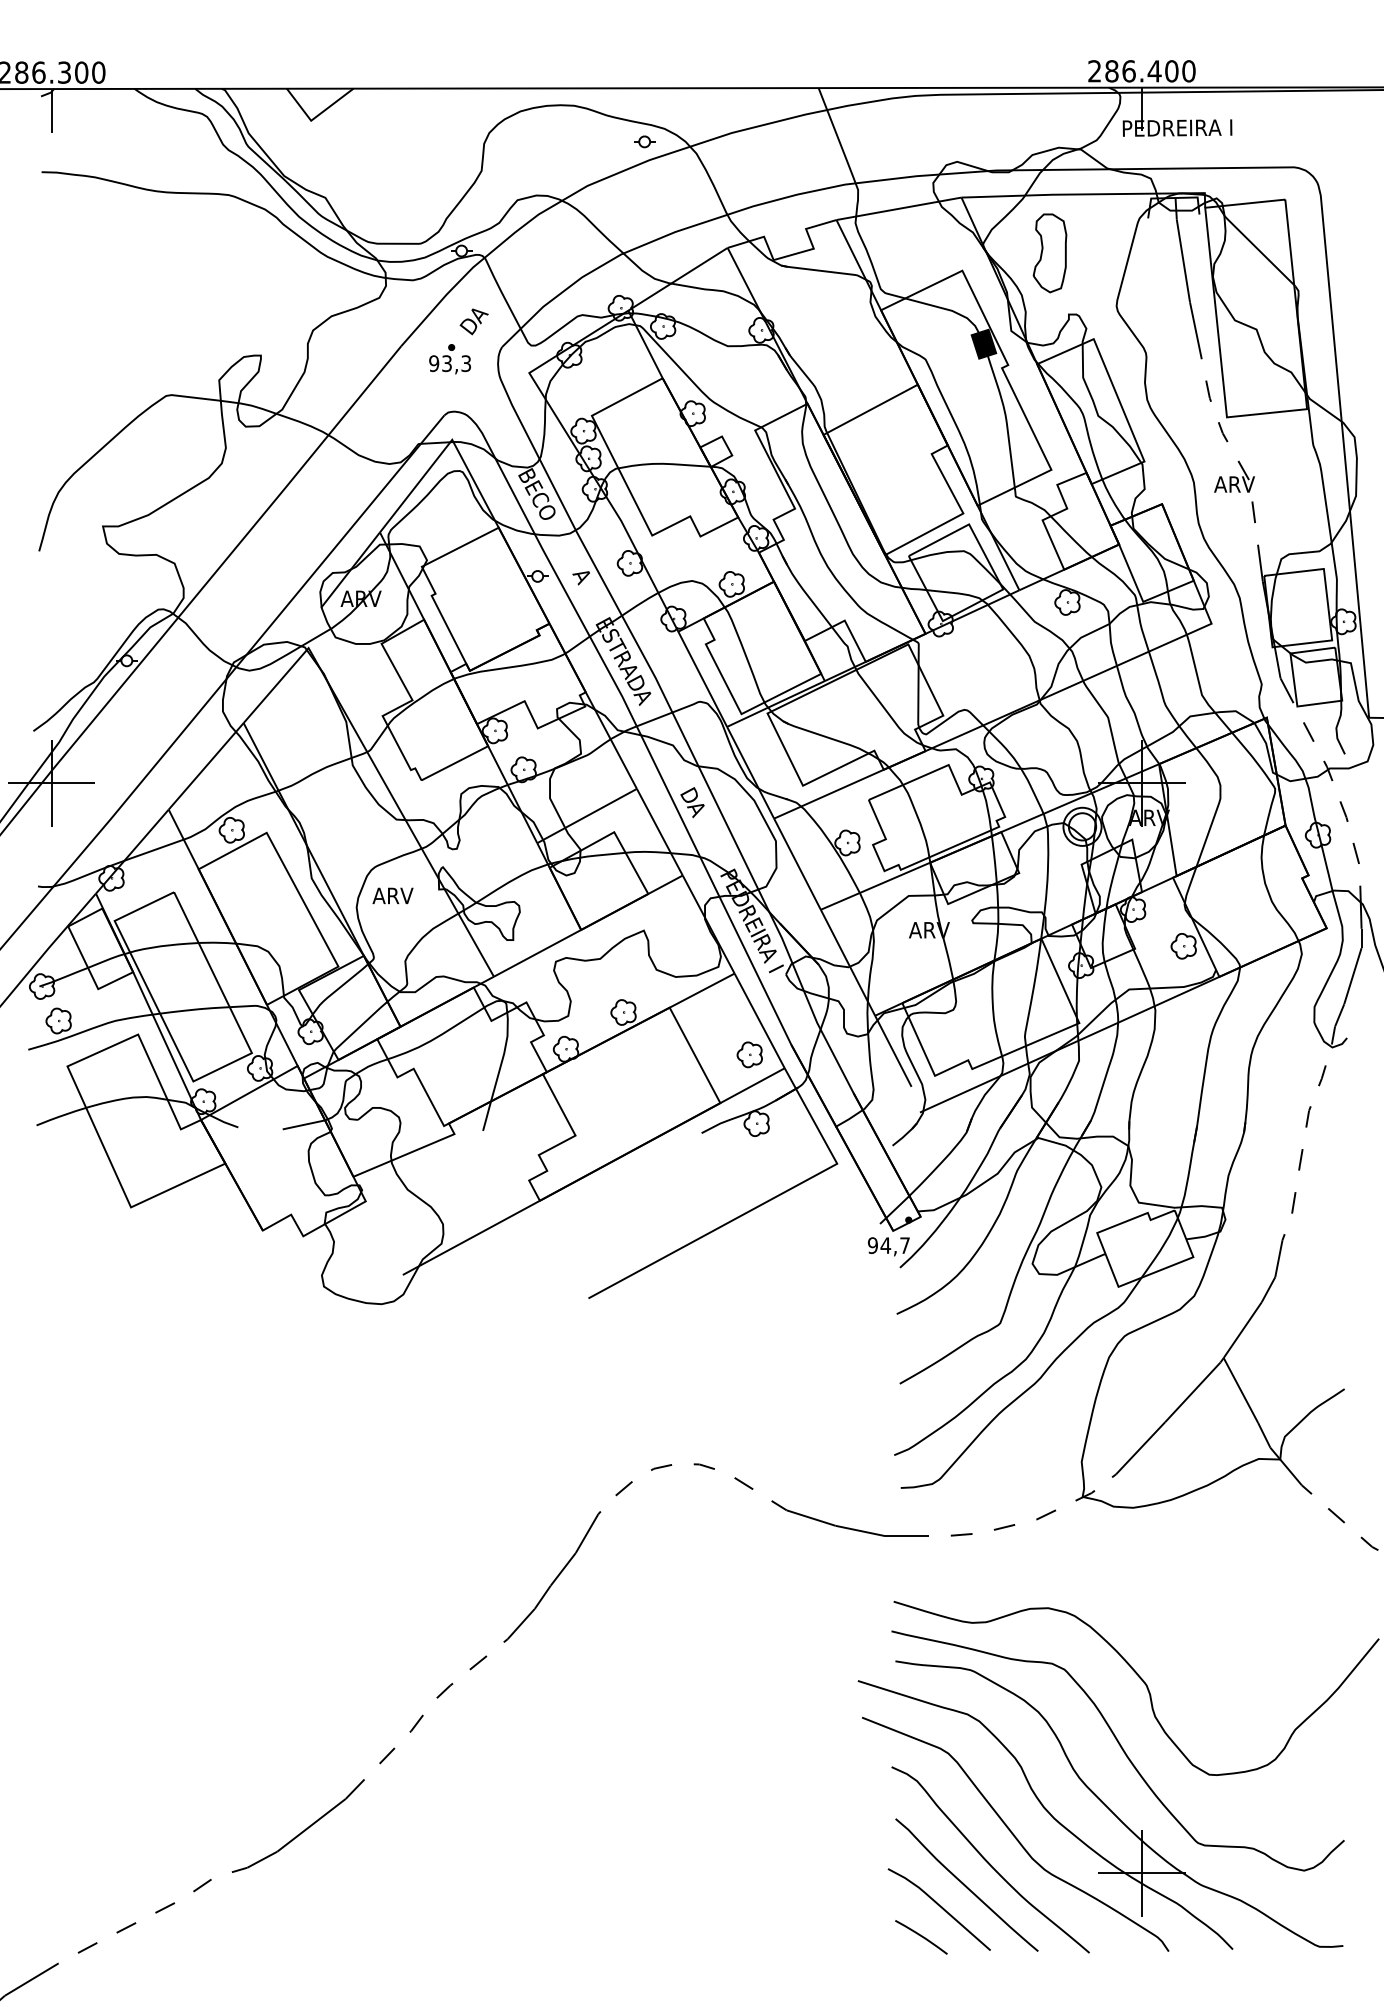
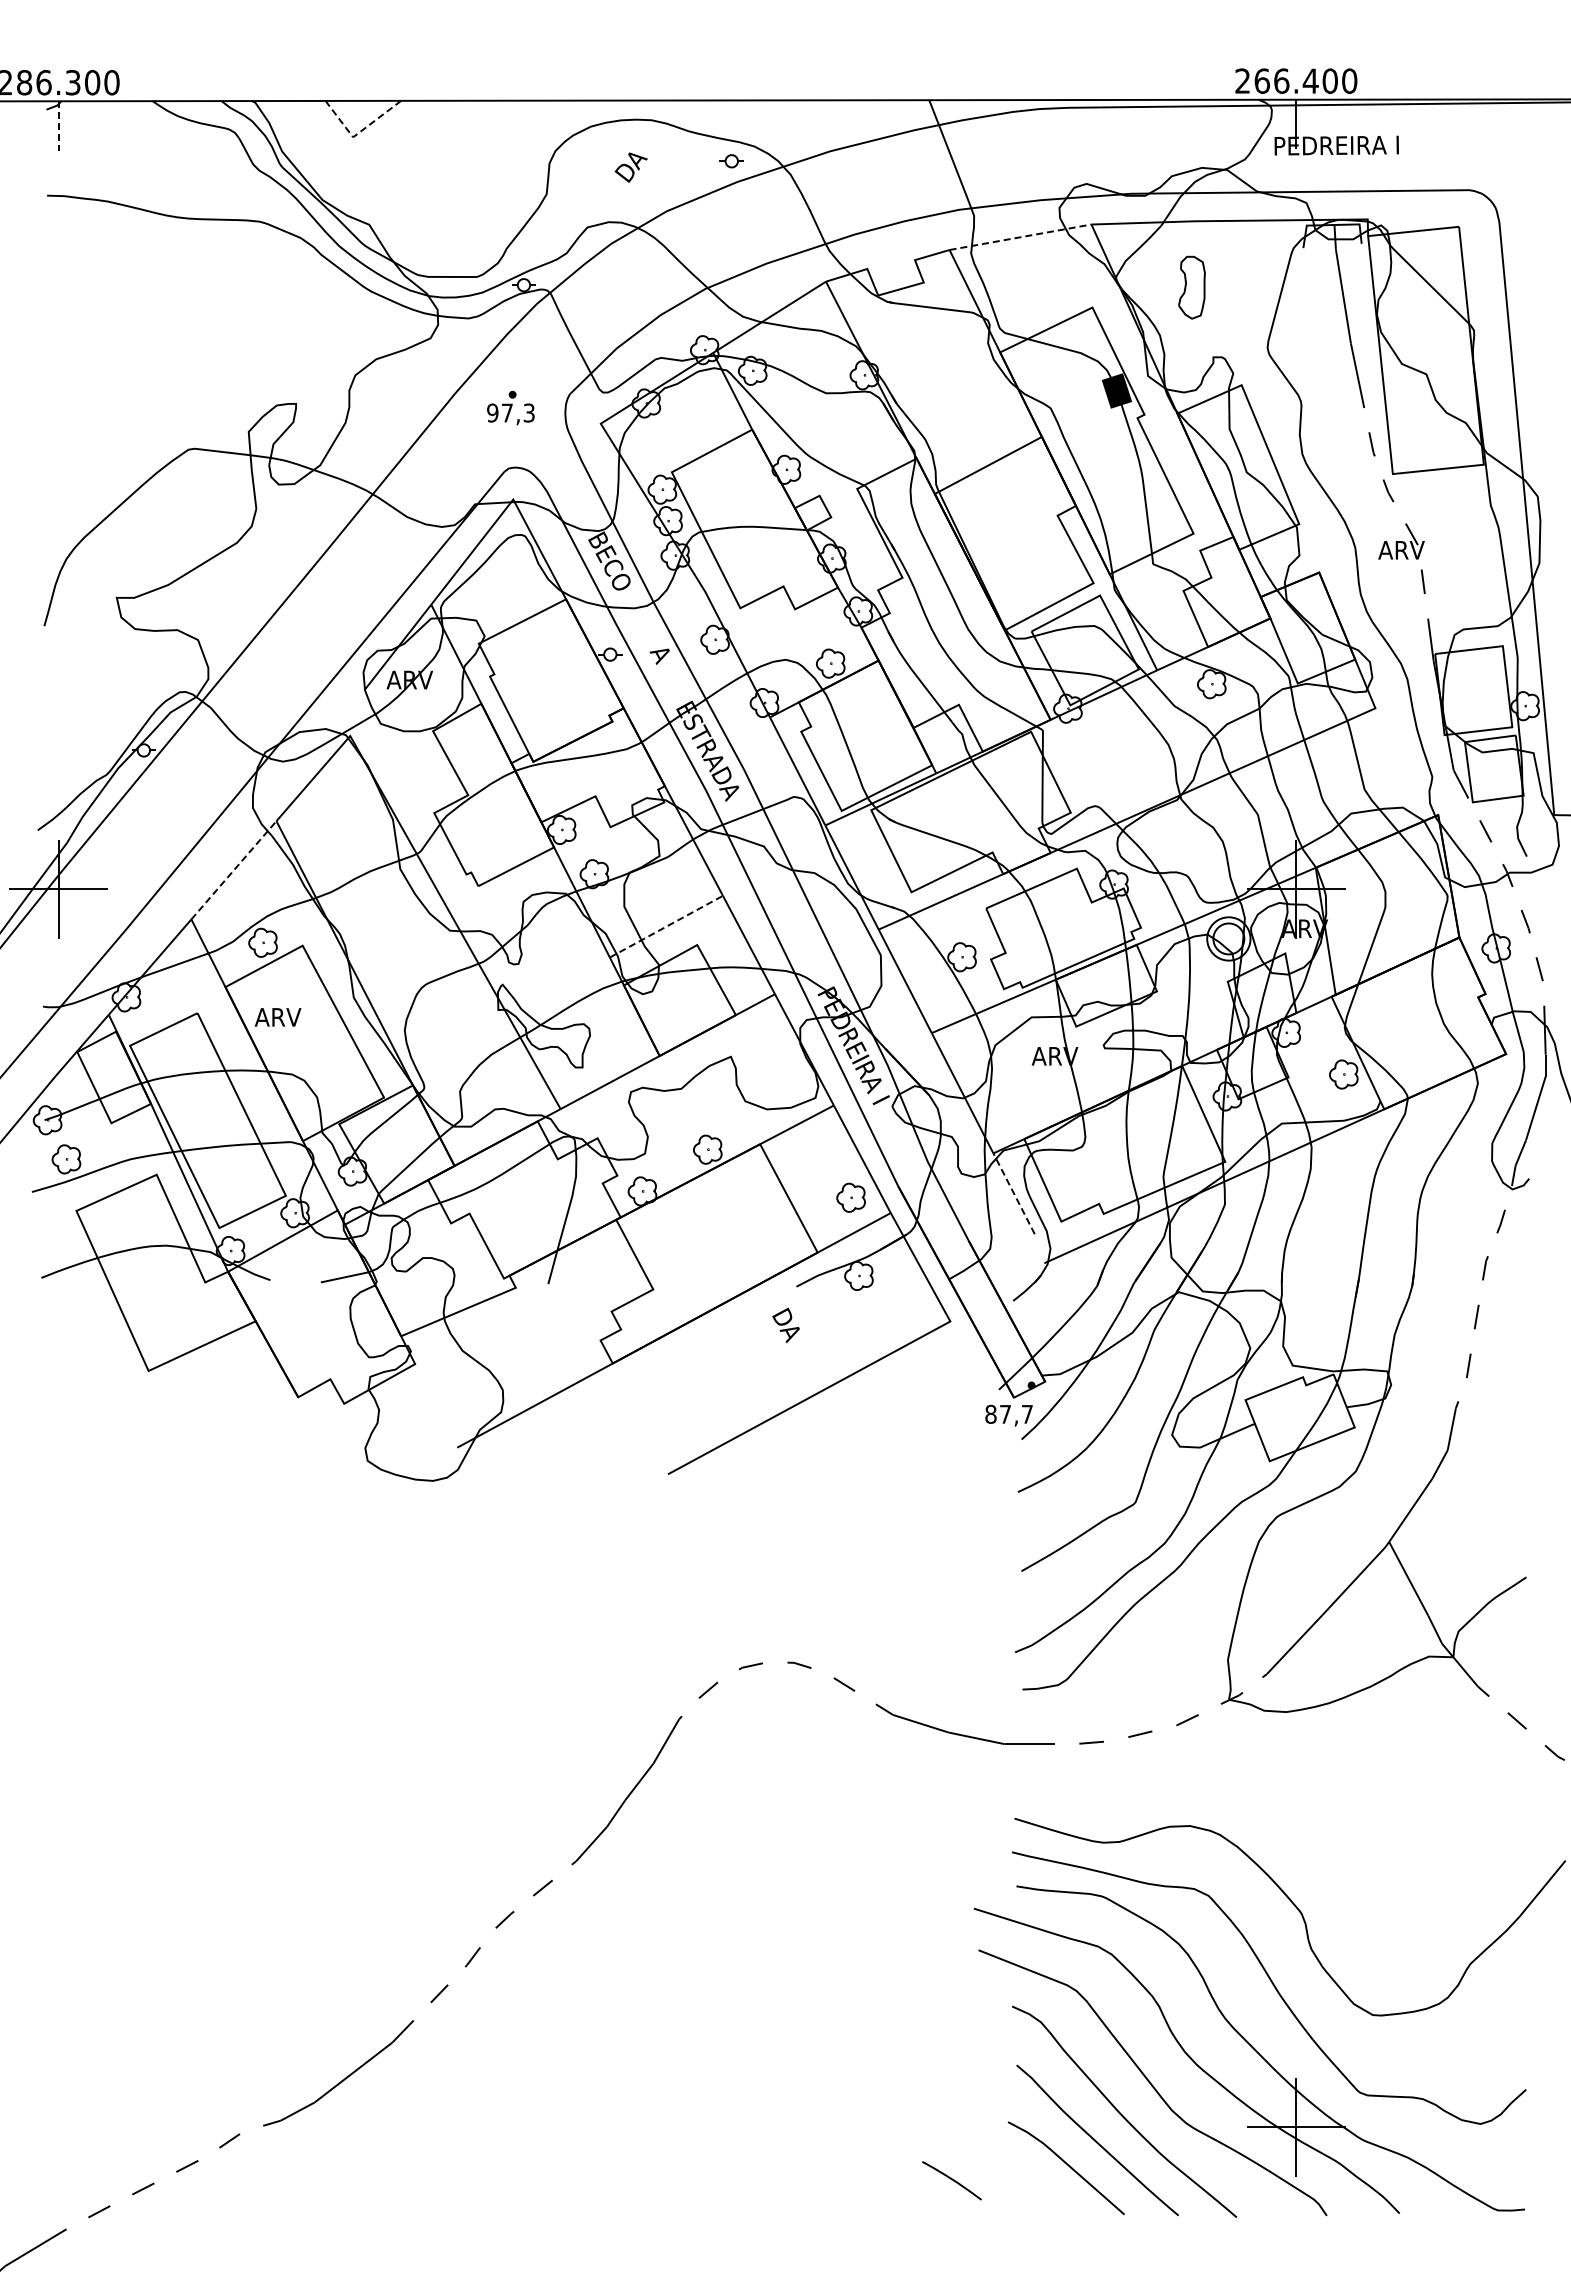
text: (1112, 70) -> (1262, 80), 286.400 -> 266.400
line: (51, 111) -> (58, 126), solid -> dashed
line: (315, 117) -> (358, 133), solid -> dashed
line: (899, 209) -> (1021, 237), solid -> dashed
part: (1049, 253) -> (1191, 287), size x0.7
text: (473, 321) -> (630, 167), moved
text: (446, 363) -> (506, 412), 93,3 -> 97,3
line: (205, 766) -> (233, 870), solid -> dashed
text: (692, 802) -> (785, 1325), moved
line: (587, 815) -> (666, 926), solid -> dashed
text: (392, 896) -> (277, 1017), moved
line: (892, 1051) -> (1013, 1193), solid -> dashed
text: (879, 1245) -> (998, 1414), 94,7 -> 87,7
curve: (921, 1937) -> (951, 2180), moved

